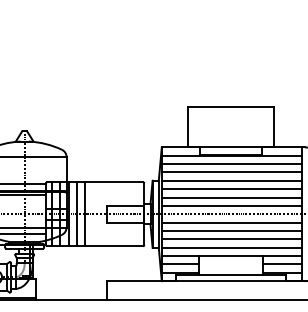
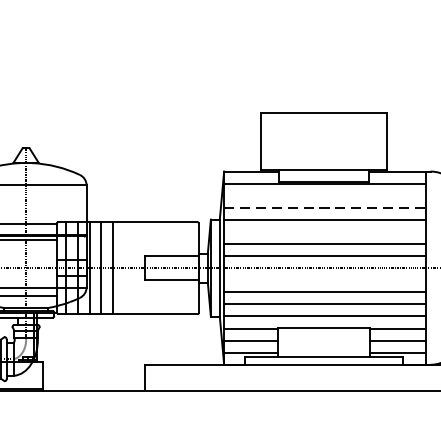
line: (231, 164) -> (324, 196), removed
line: (231, 172) -> (324, 207), solid -> dashed
line: (231, 189) -> (324, 232), removed
line: (231, 222) -> (324, 280), removed

